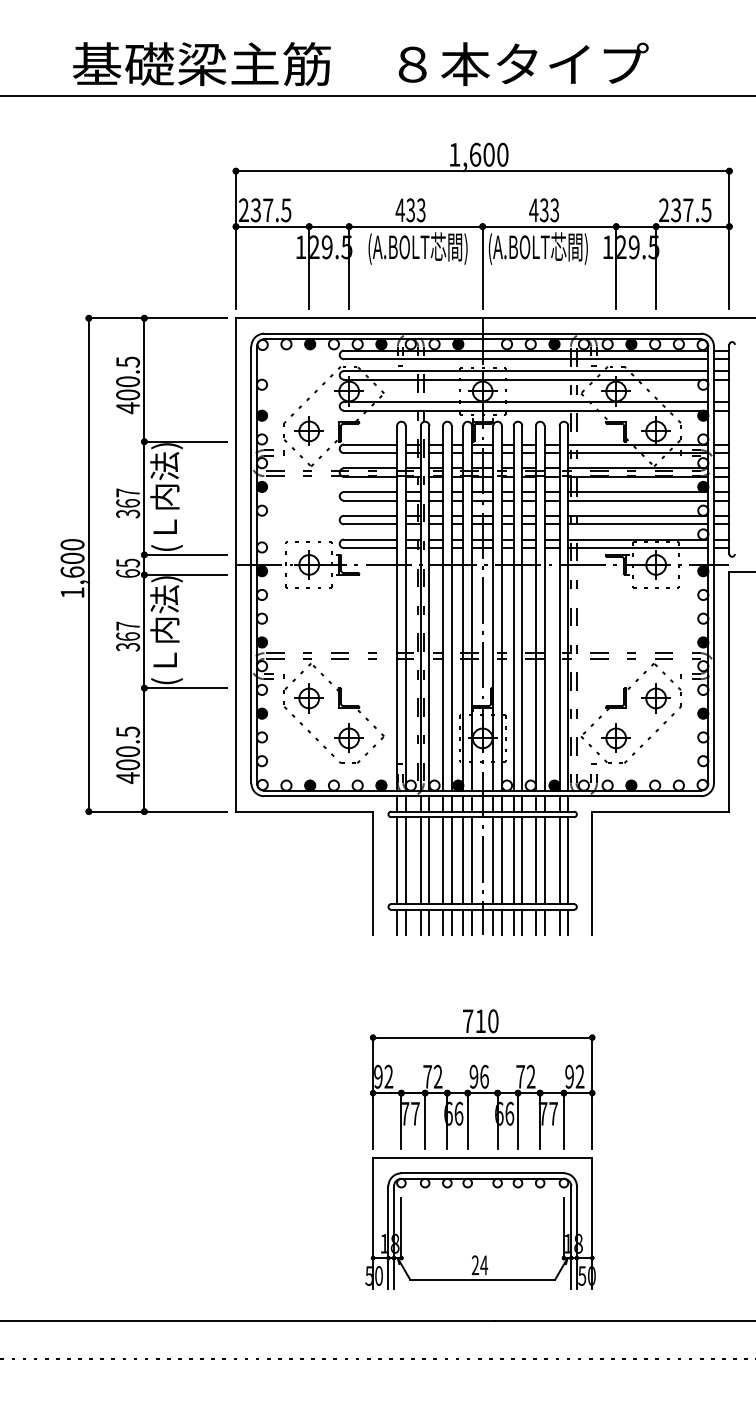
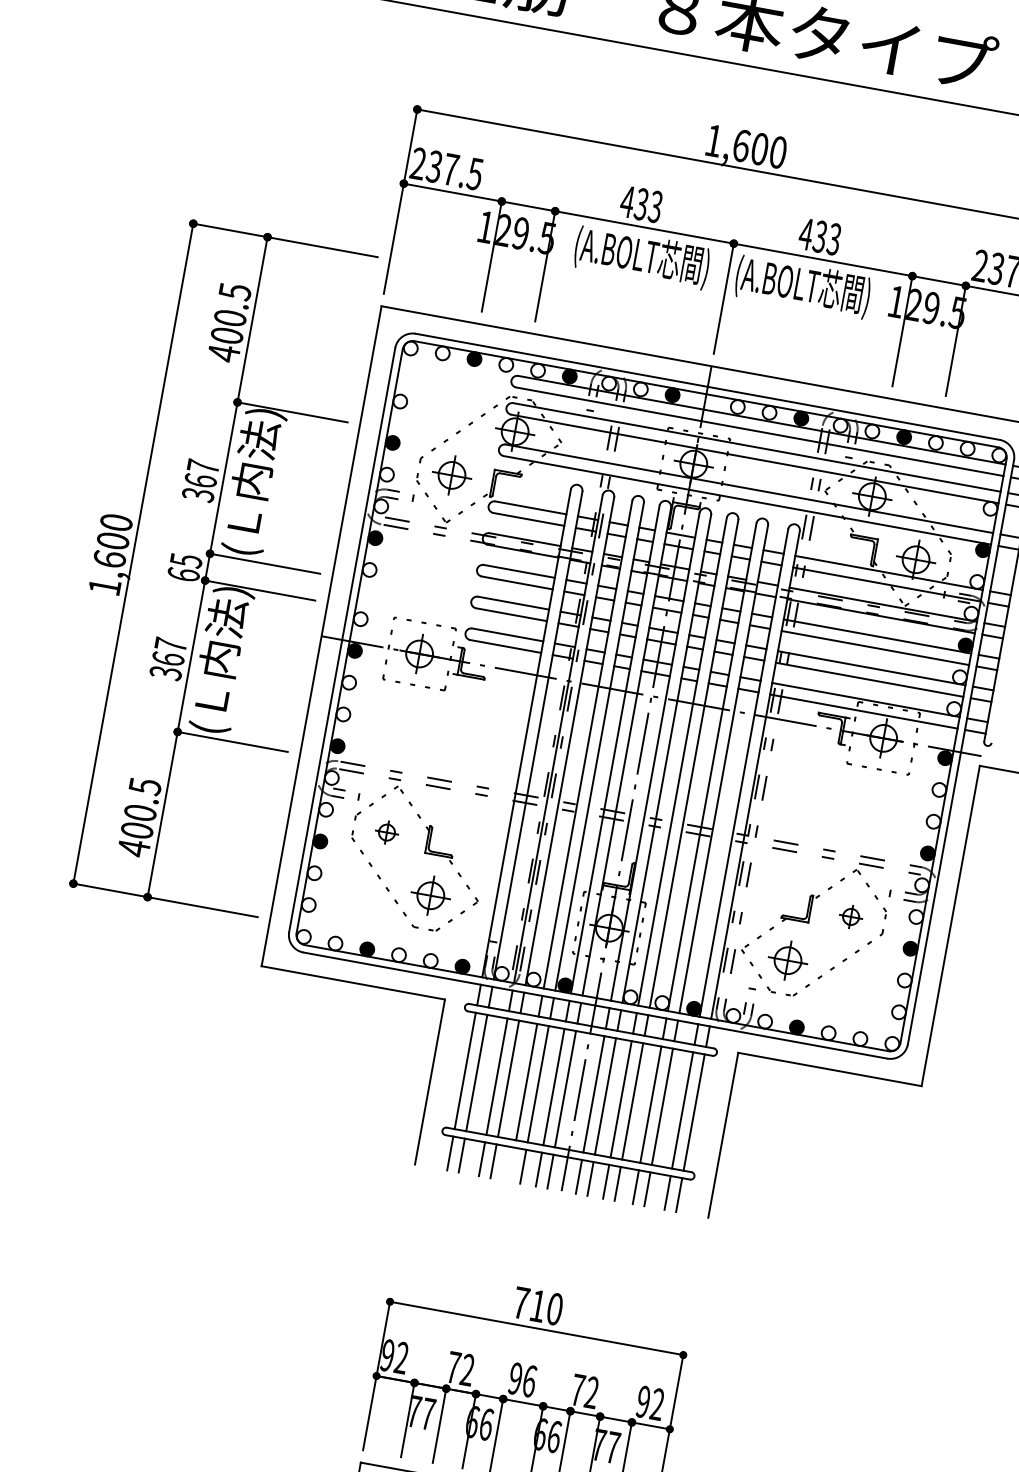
part: (143, 564) -> (206, 566), moved
part: (308, 698) -> (386, 832), size x0.6
part: (655, 698) -> (850, 916), size x0.6
line: (443, 922) -> (512, 1164), removed

